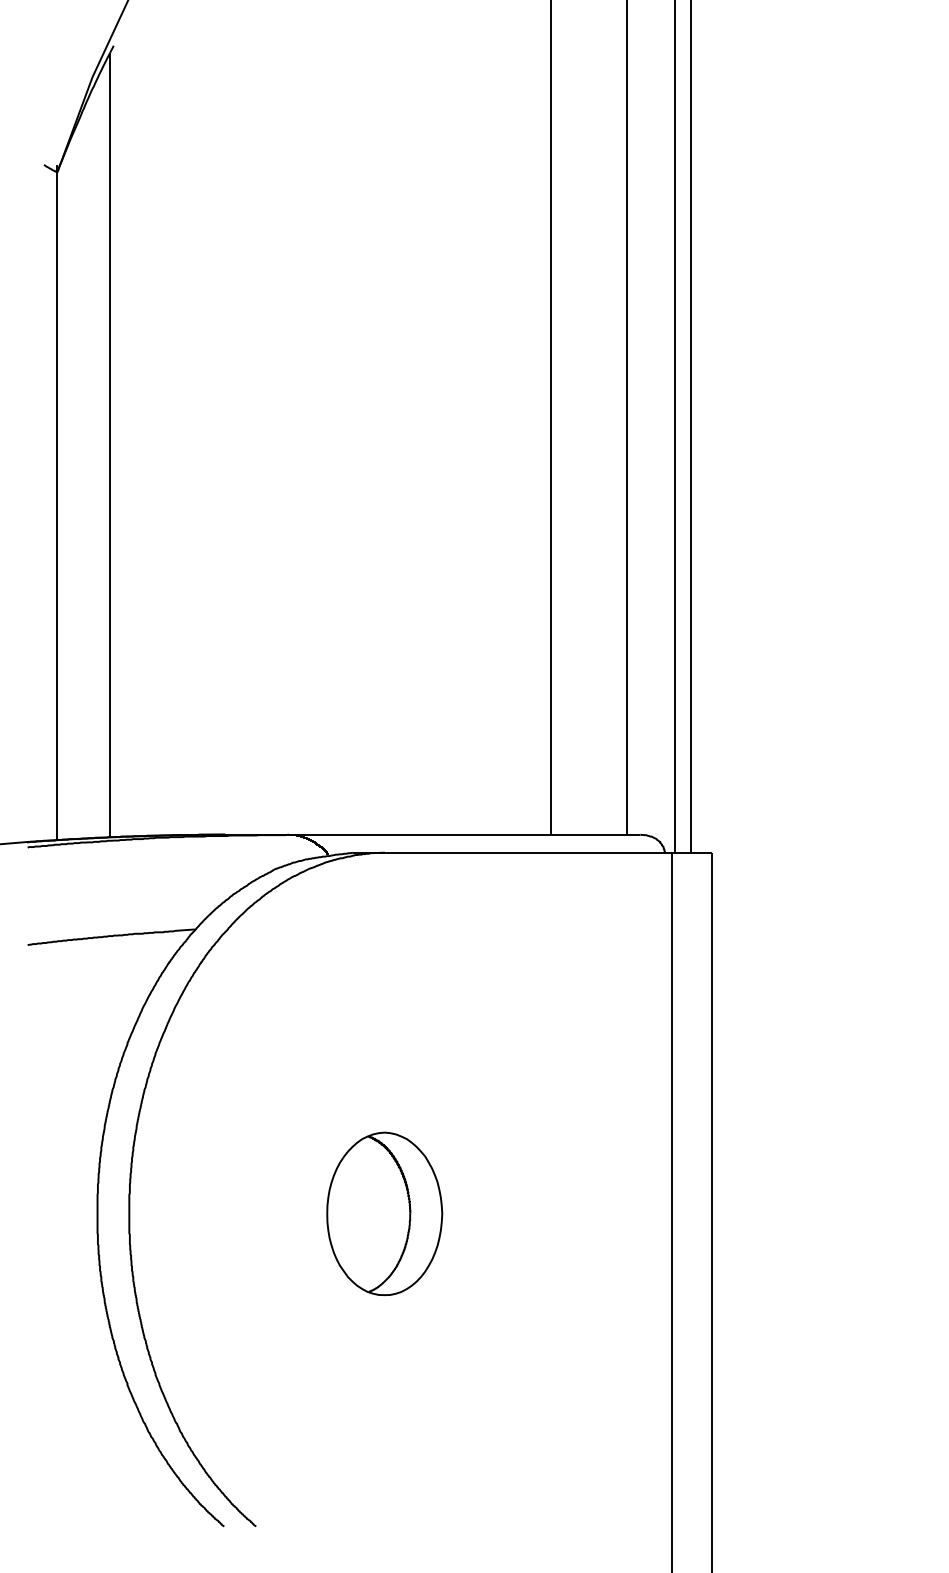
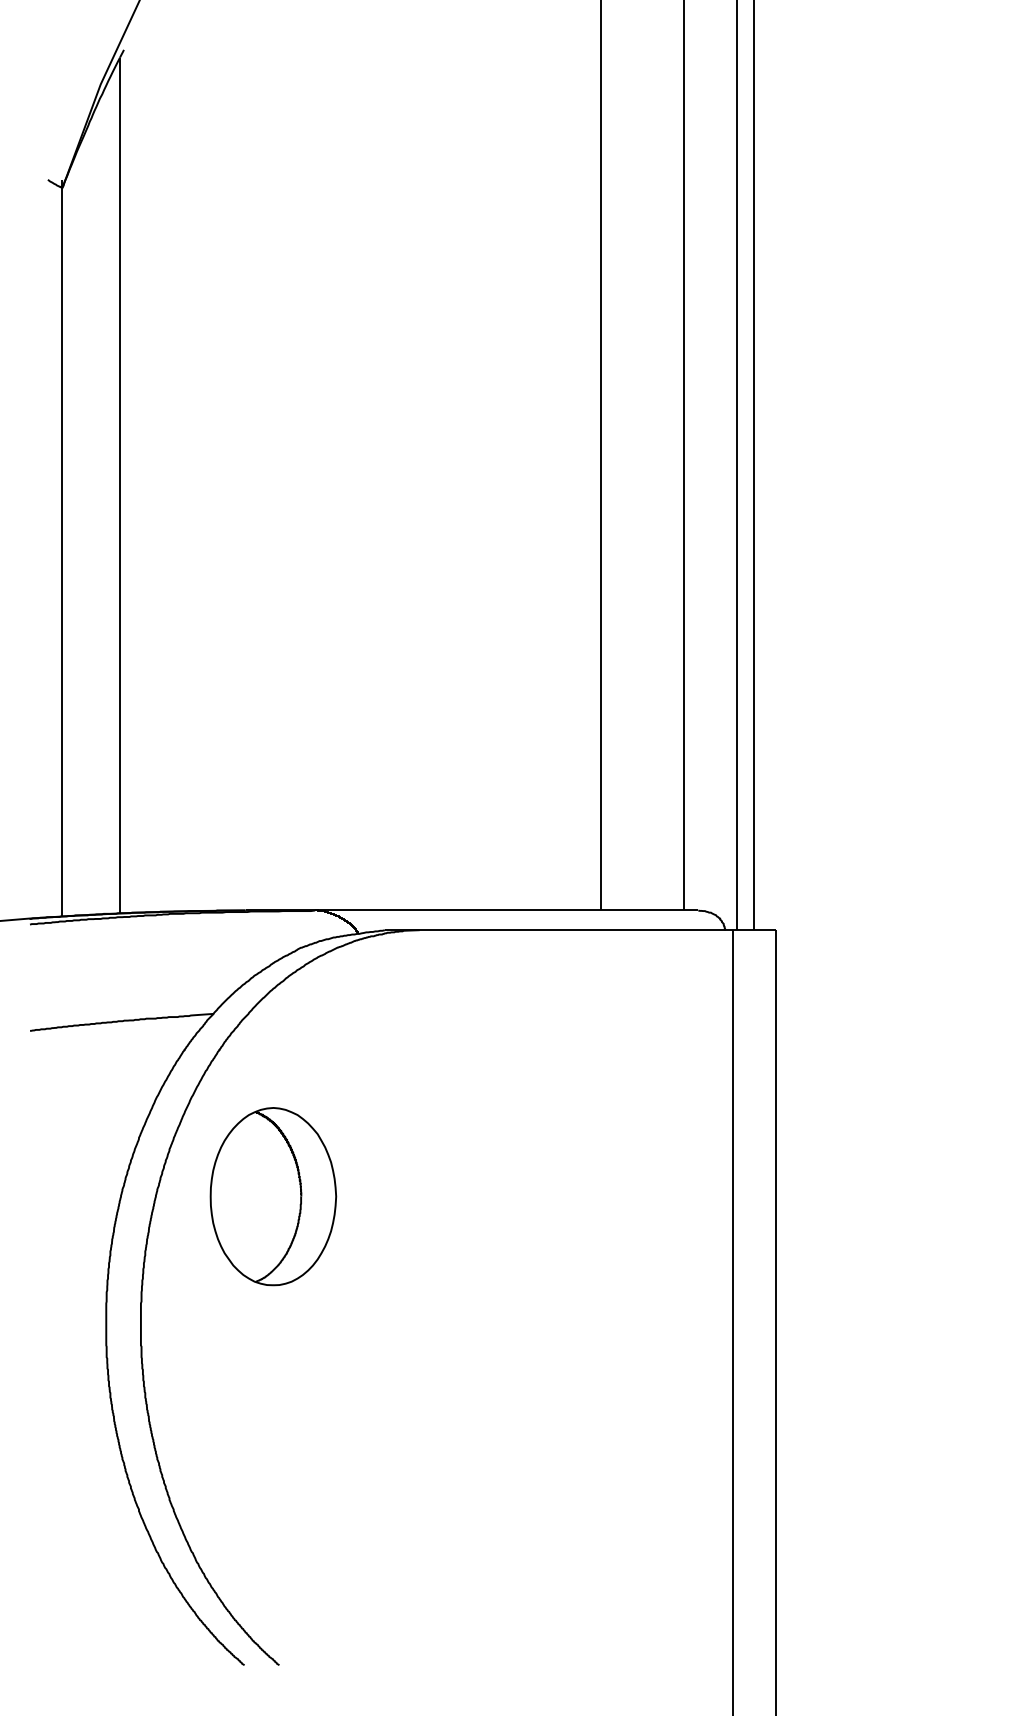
part: (384, 1213) -> (273, 1196), moved

